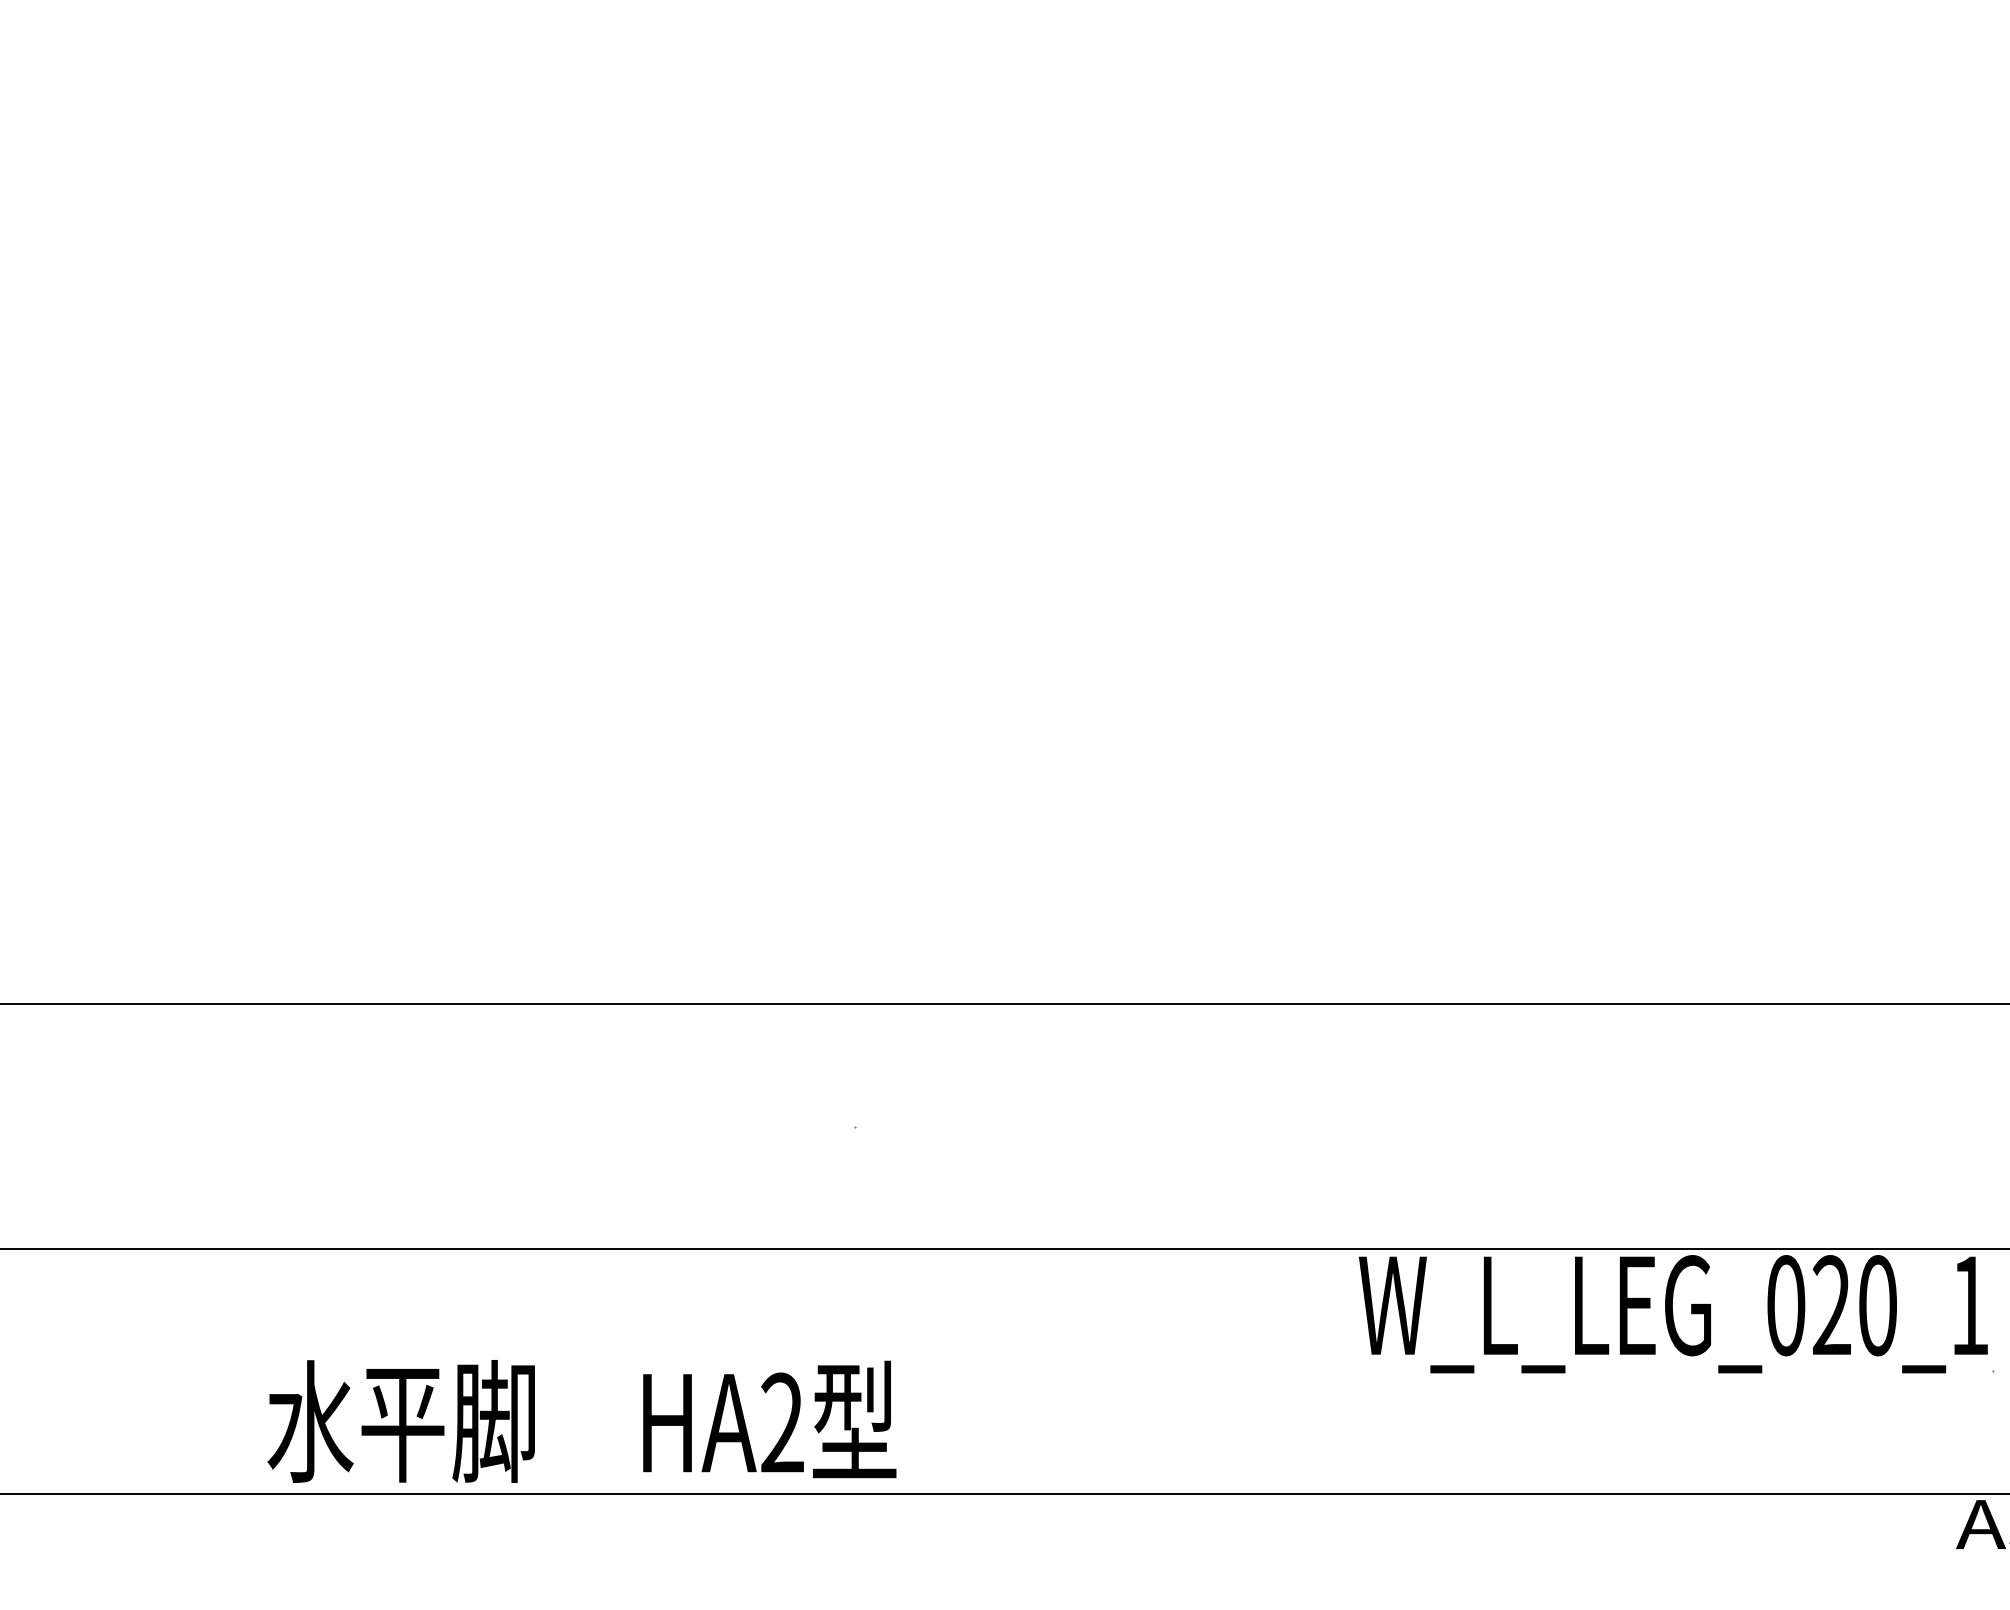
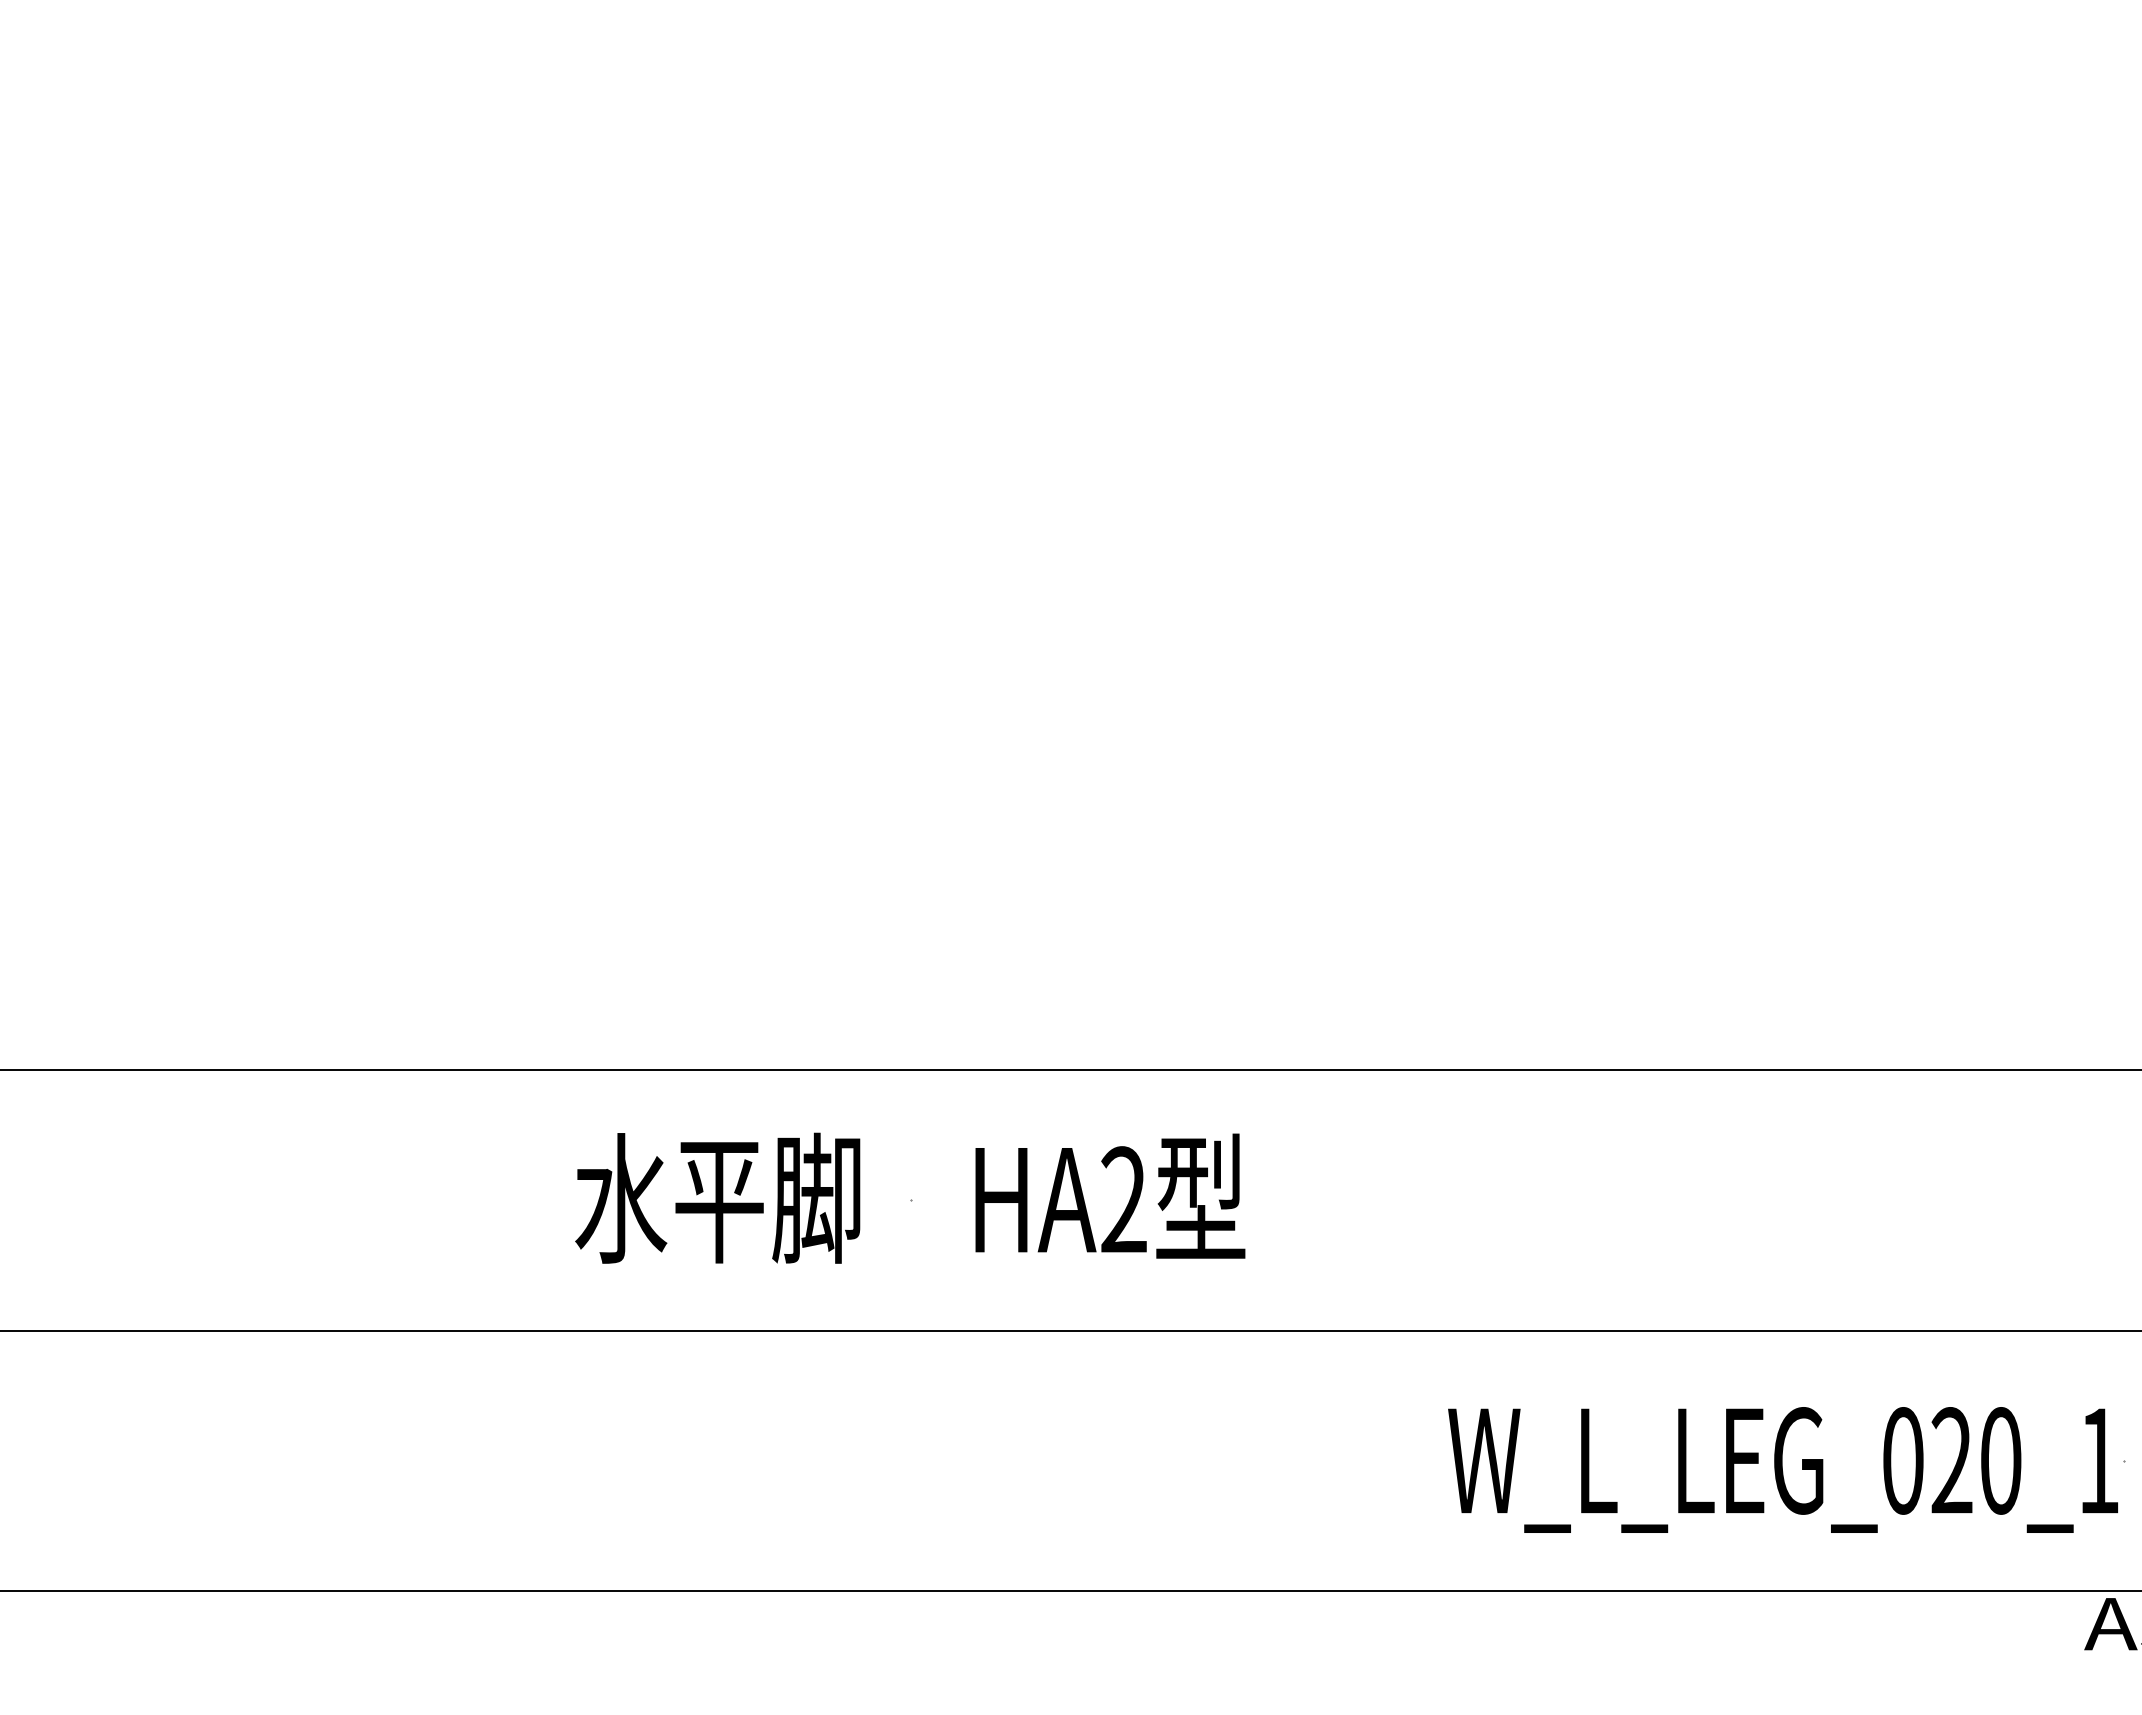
text: (1672, 1313) -> (1782, 1469), moved
text: (582, 1420) -> (910, 1197), moved

